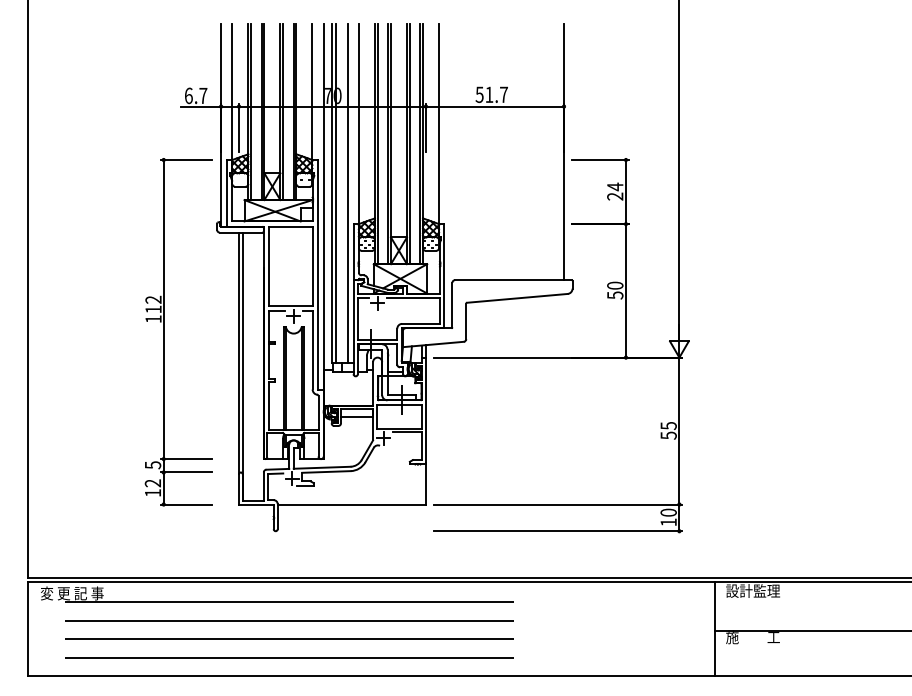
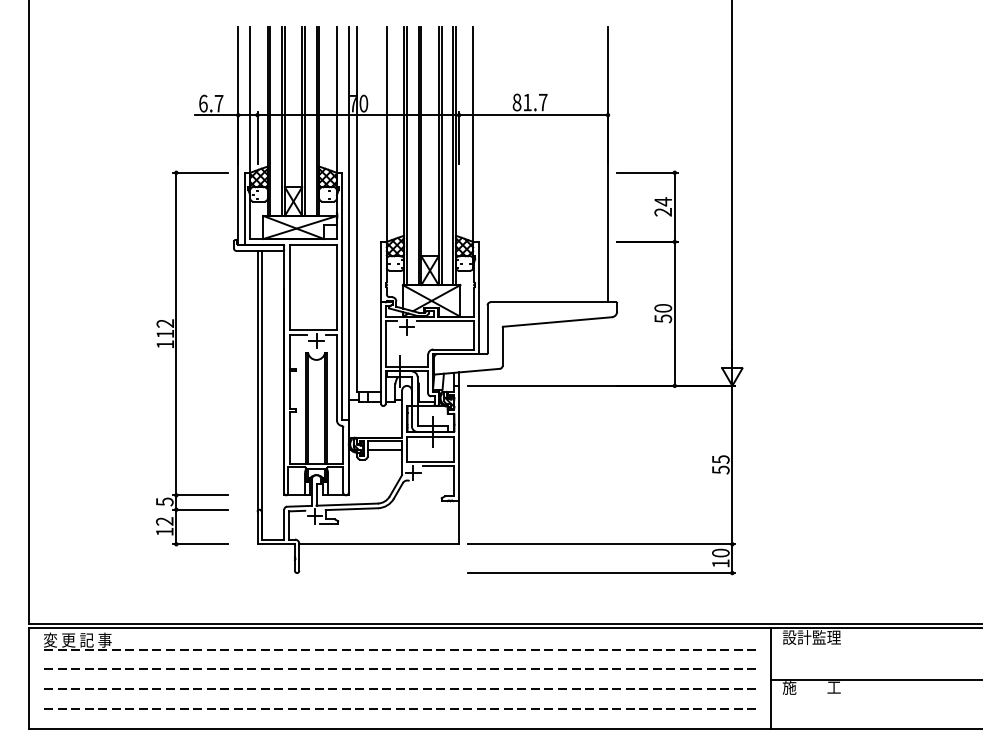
text: (479, 94) -> (516, 102), 51.7 -> 81.7
line: (335, 193) -> (361, 208), removed
line: (347, 193) -> (374, 208), removed

